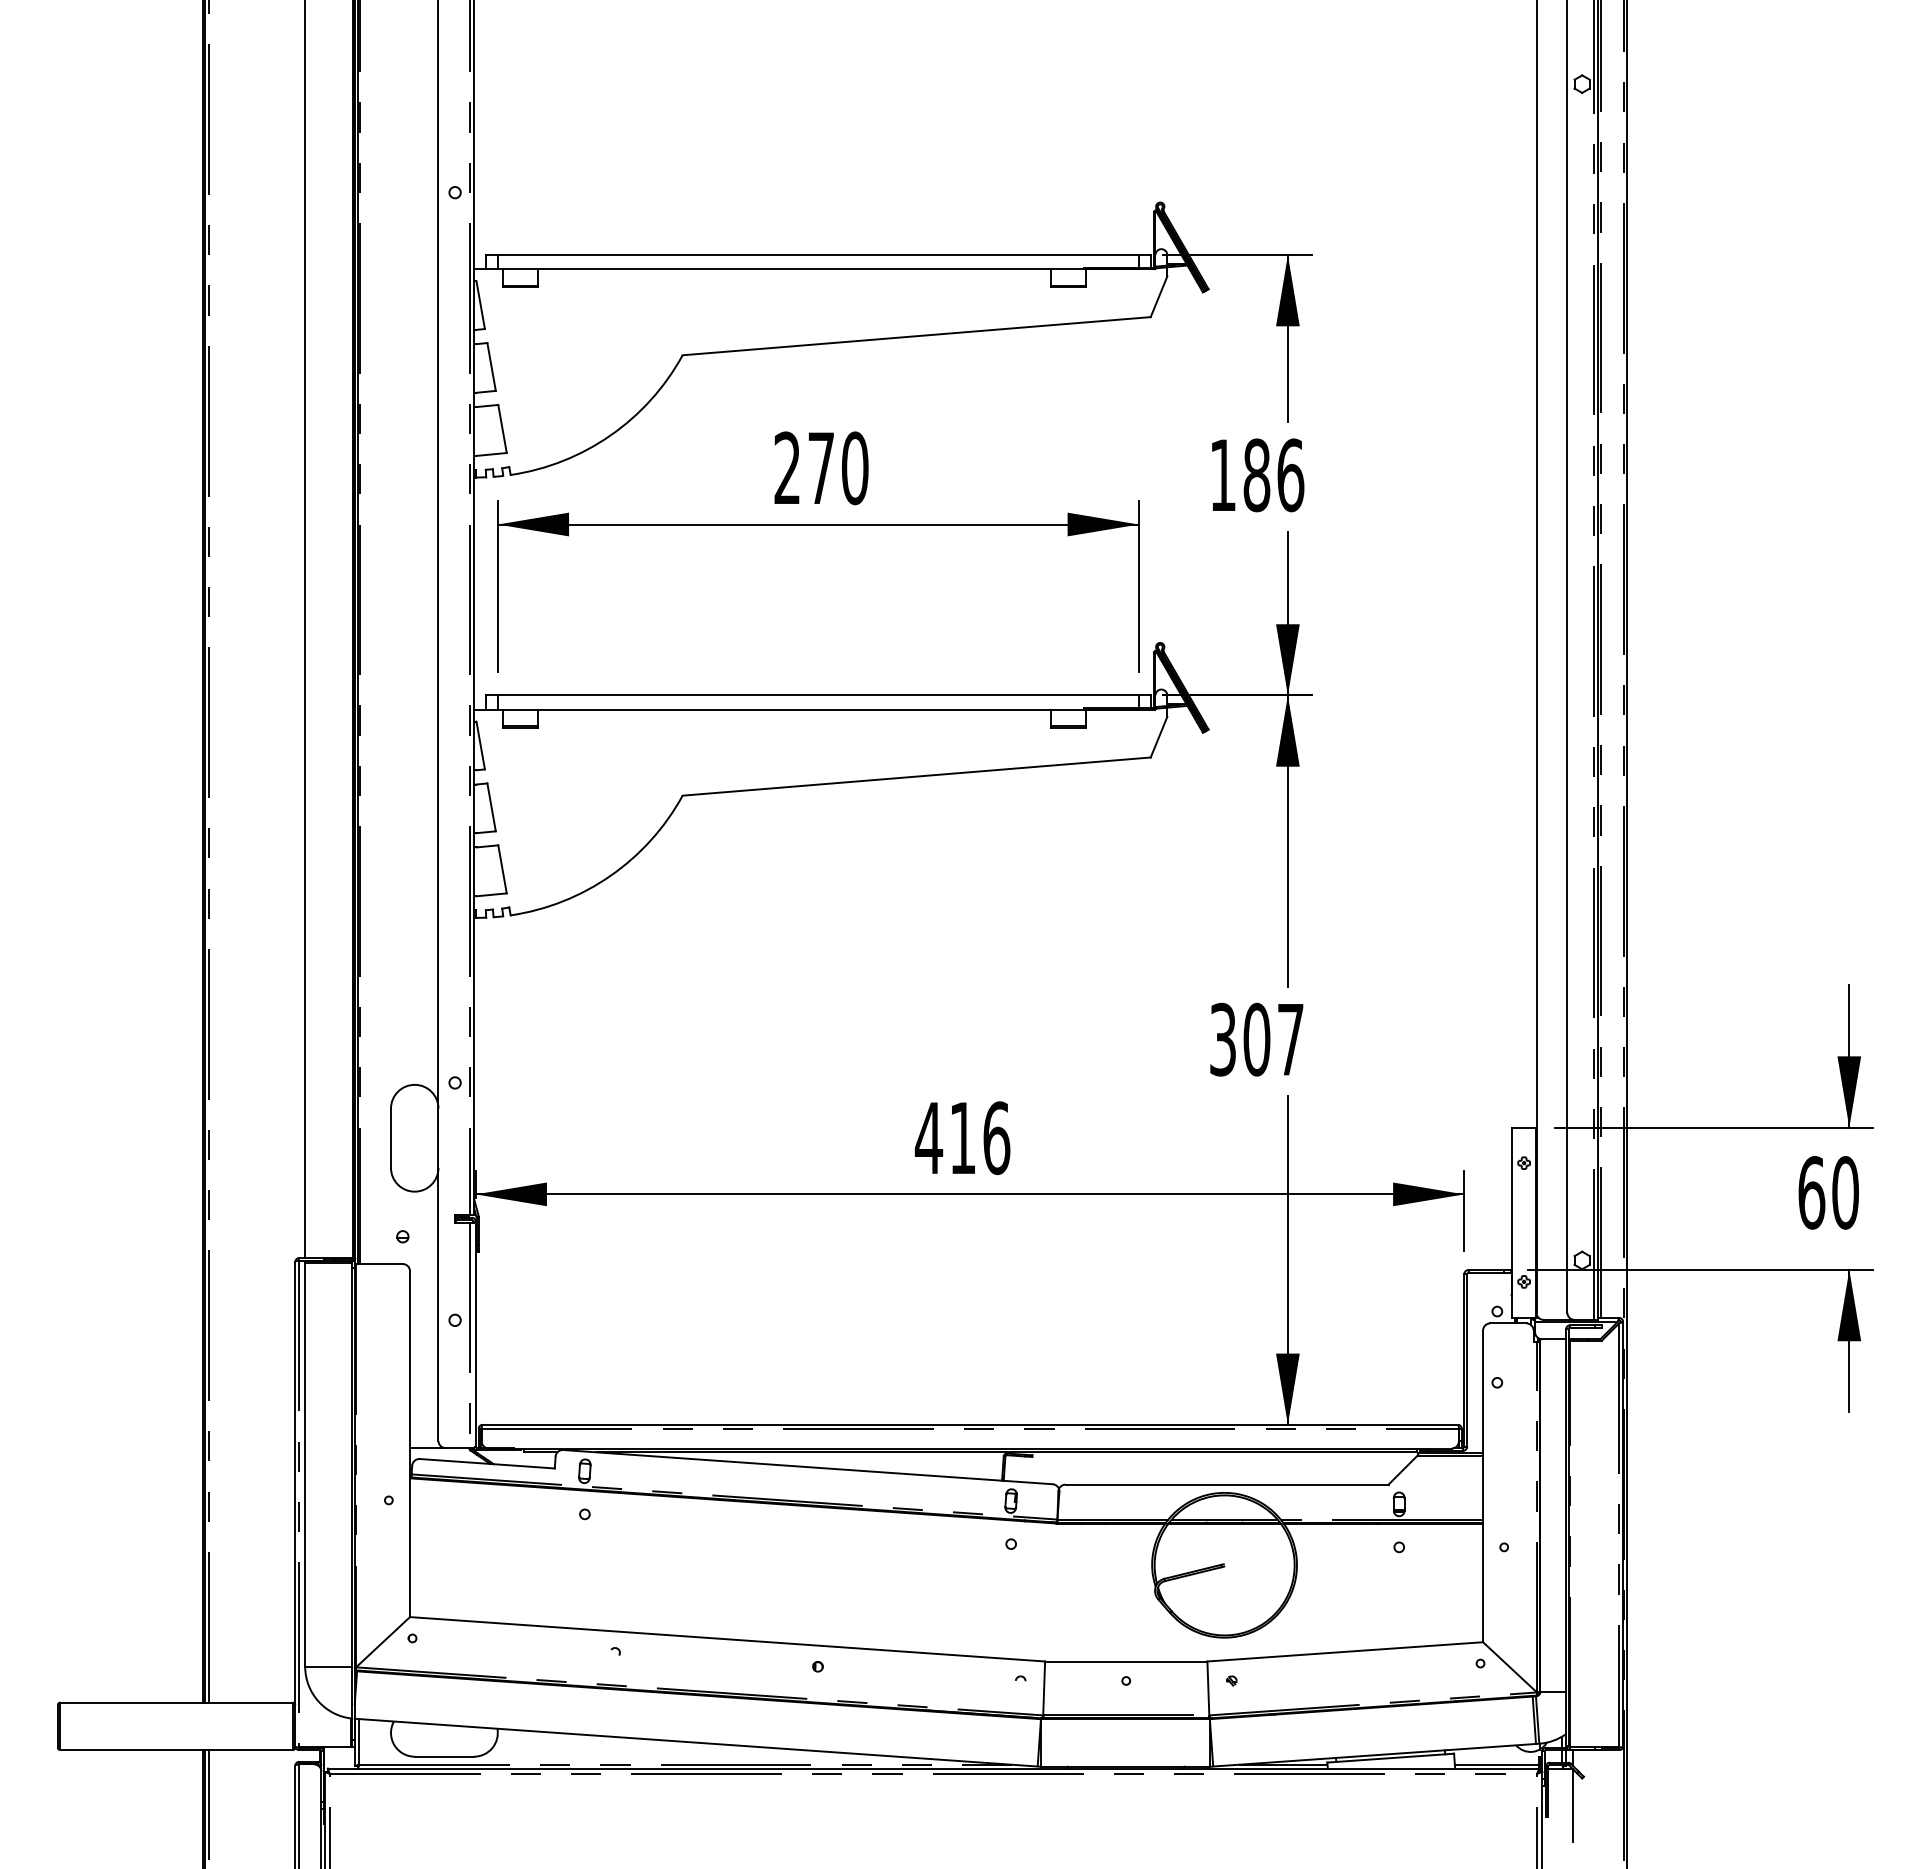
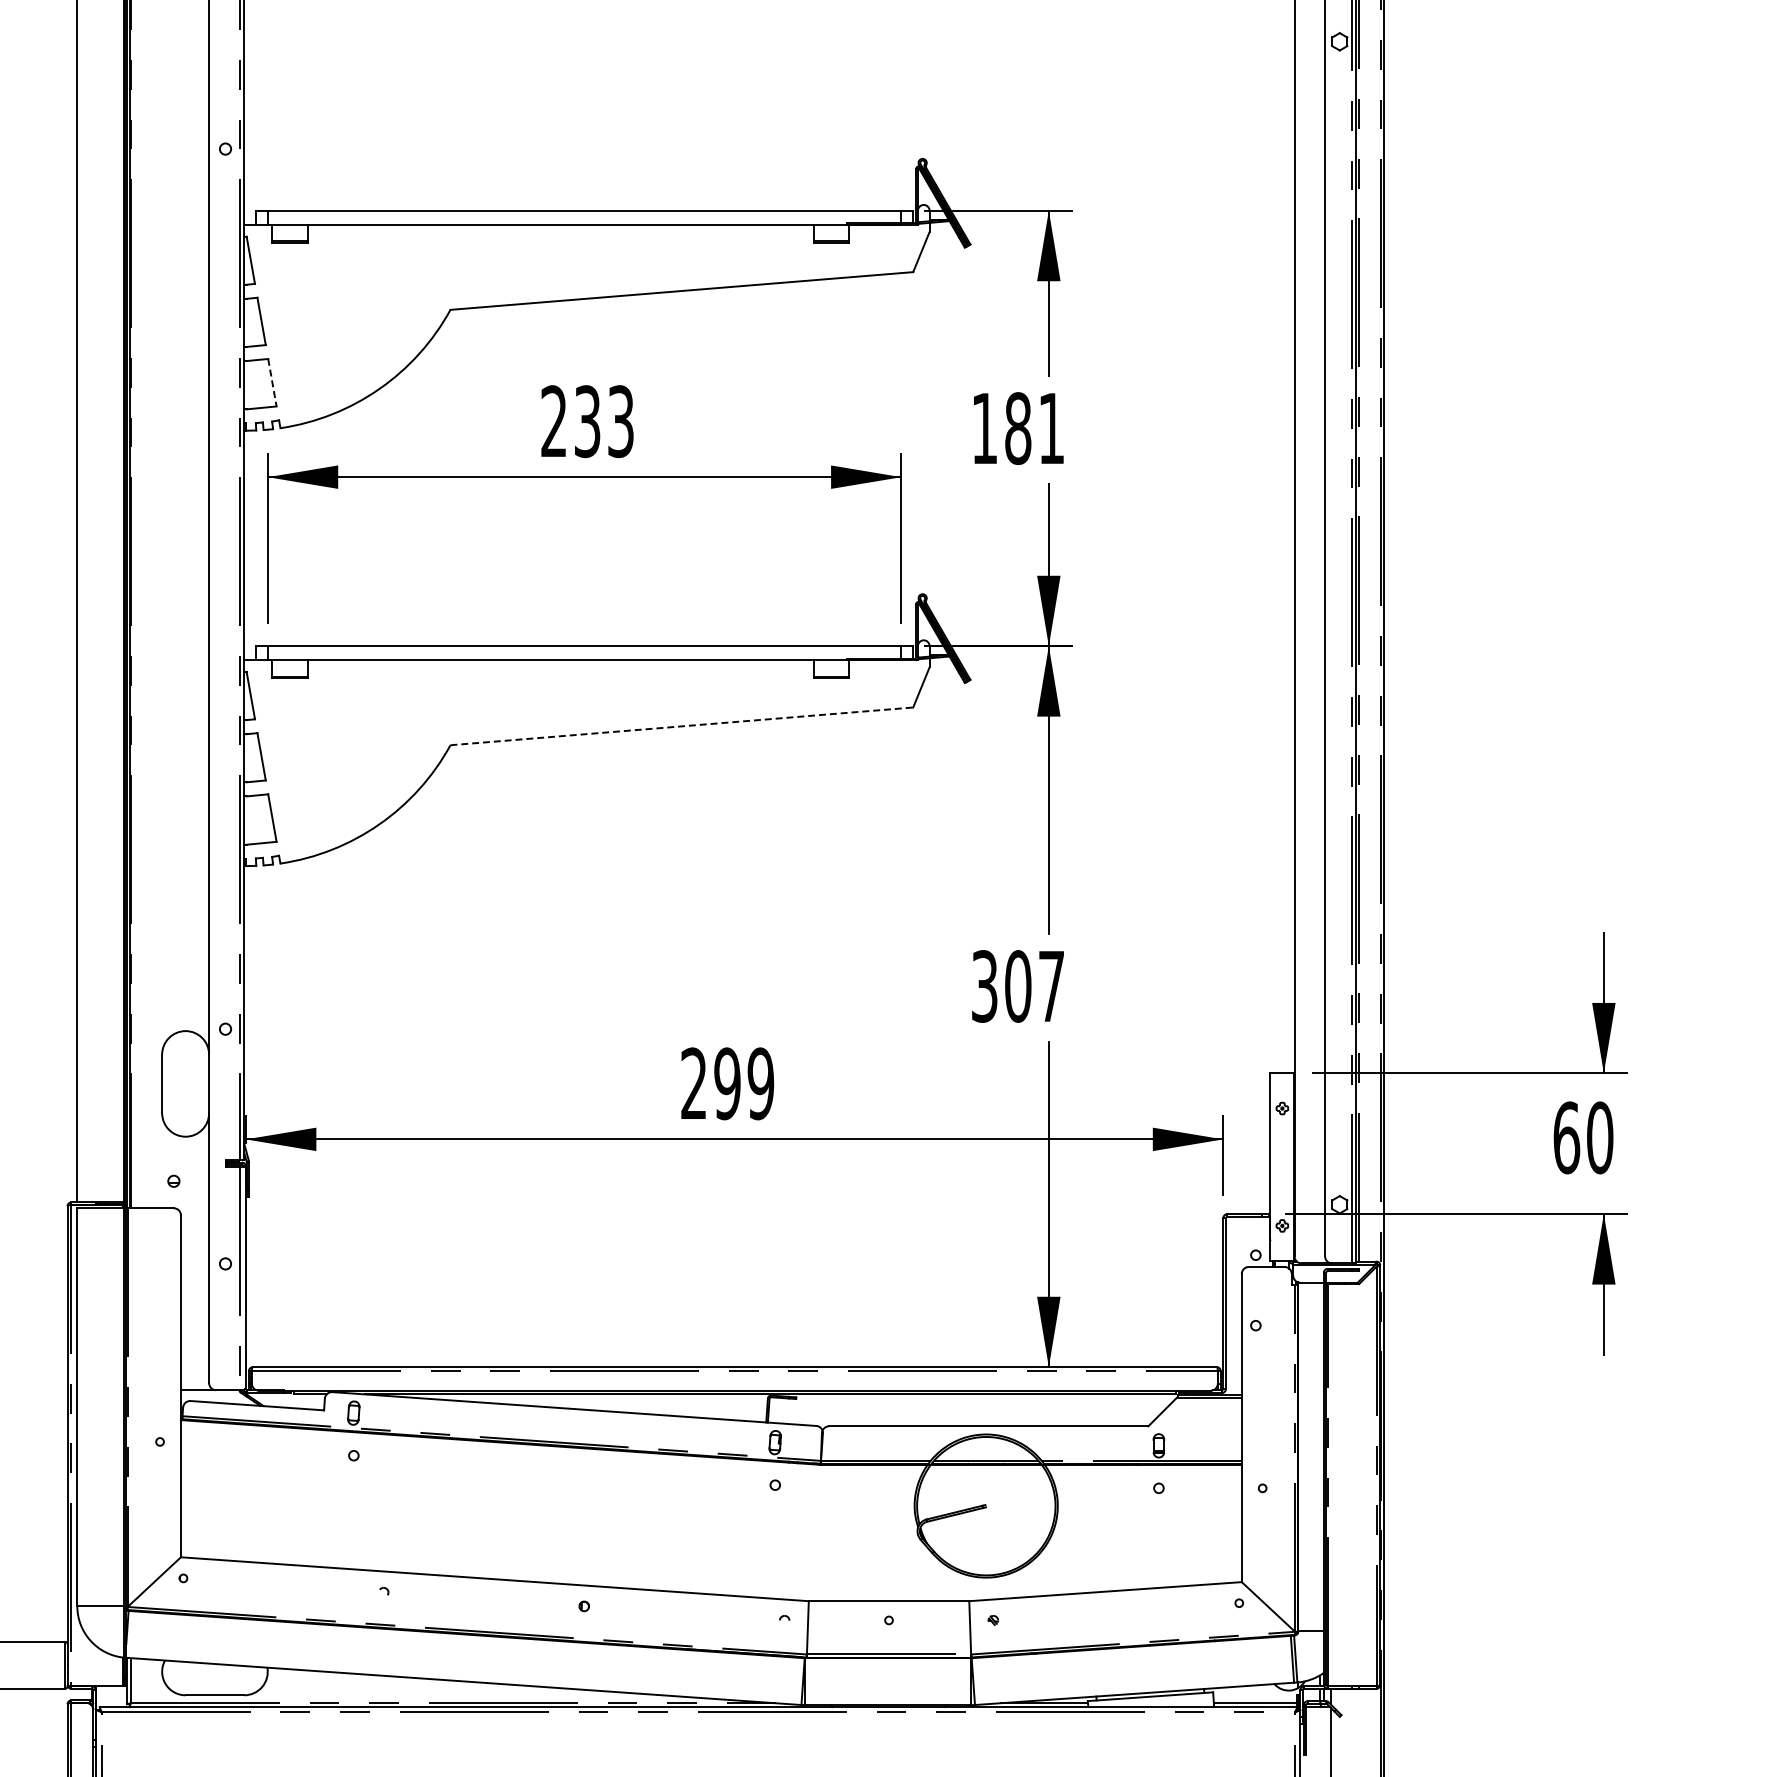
line: (502, 429) -> (272, 383), solid -> dashed
text: (838, 468) -> (604, 421), 270 -> 233
text: (1290, 475) -> (1051, 428), 186 -> 181
line: (916, 776) -> (681, 726), solid -> dashed
text: (962, 1138) -> (727, 1084), 416 -> 299

